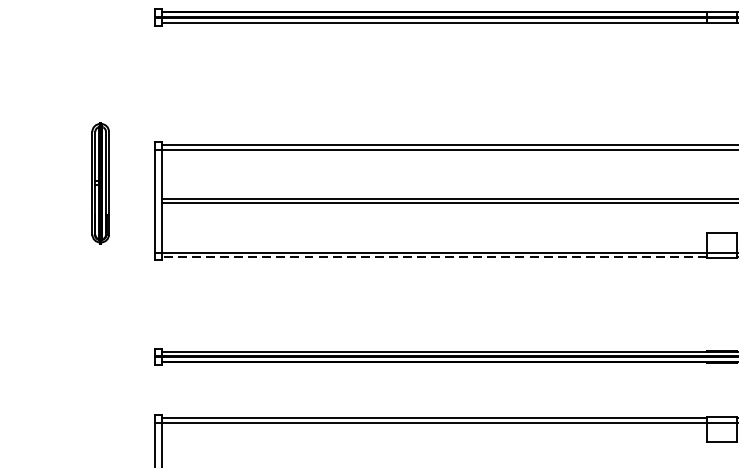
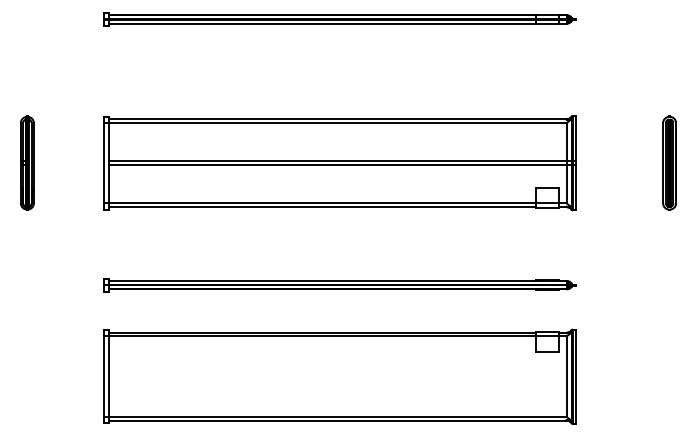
part: (100, 182) -> (27, 162), moved
line: (433, 257) -> (321, 207), dashed -> solid

